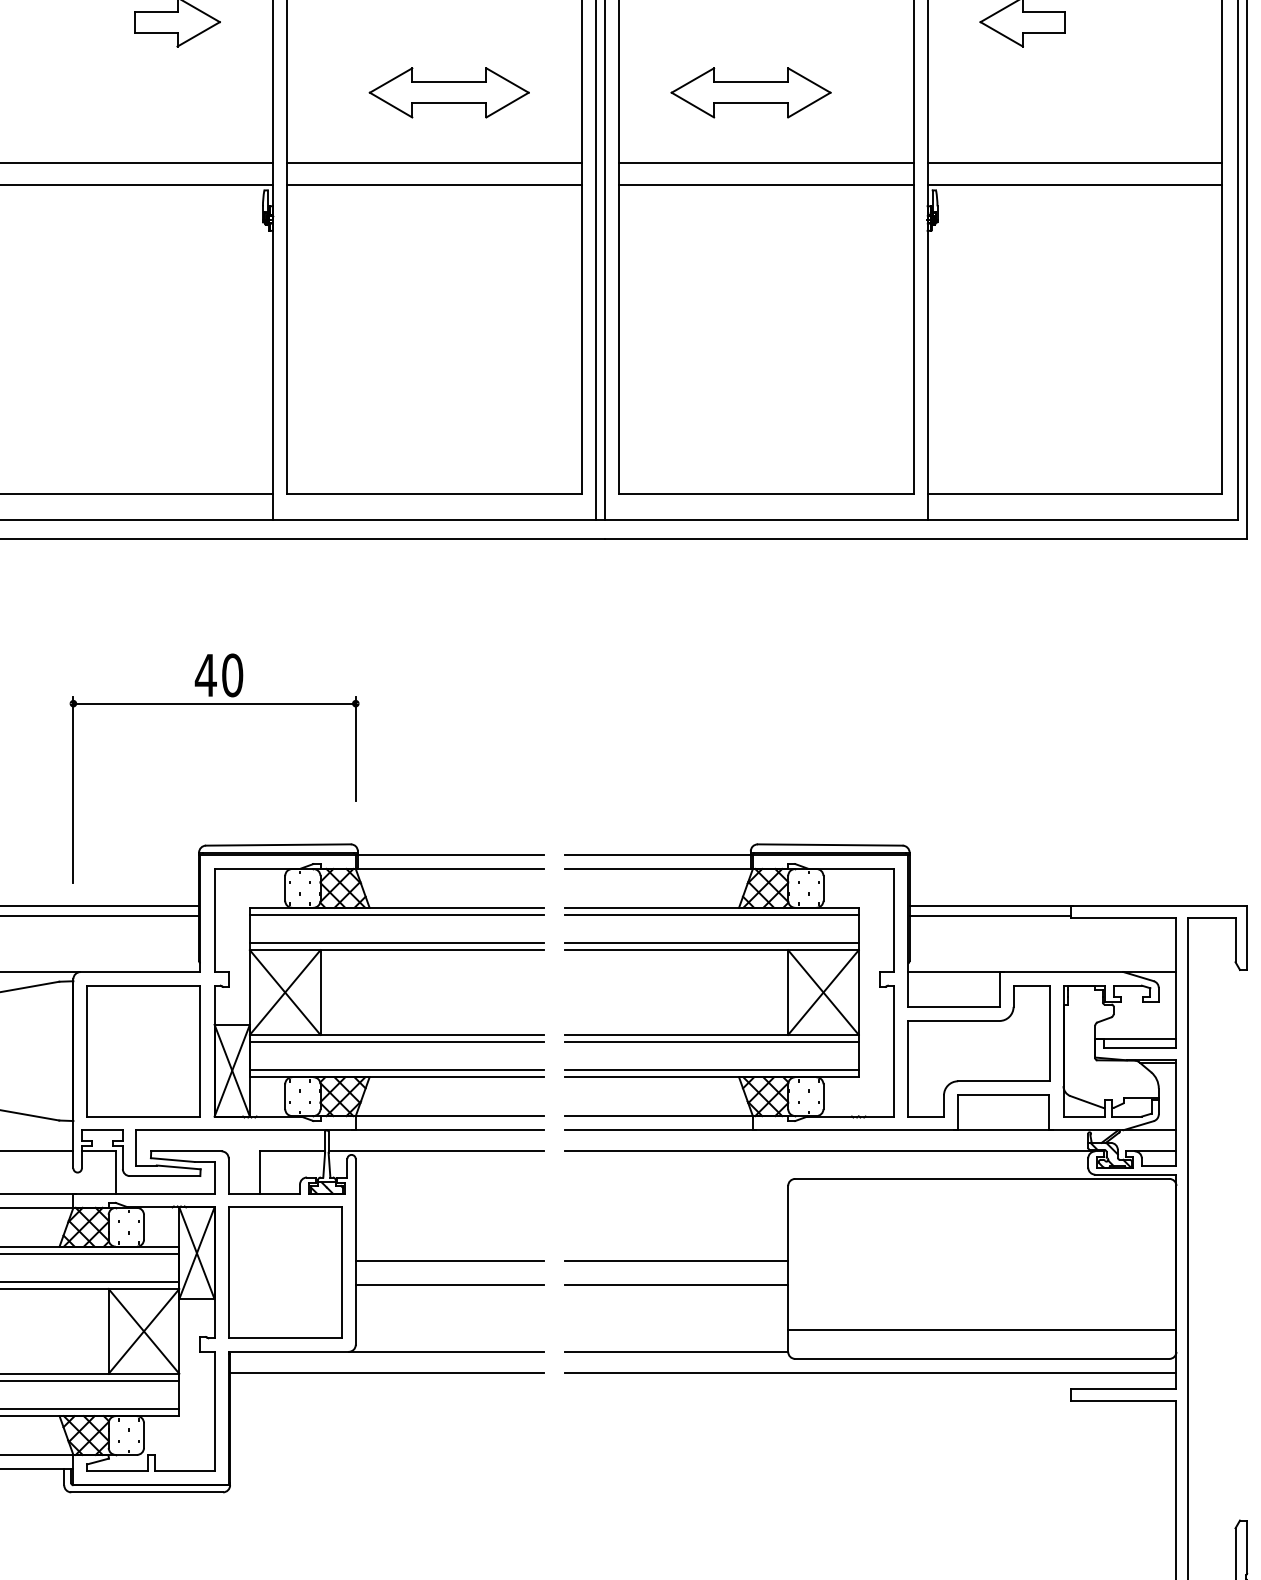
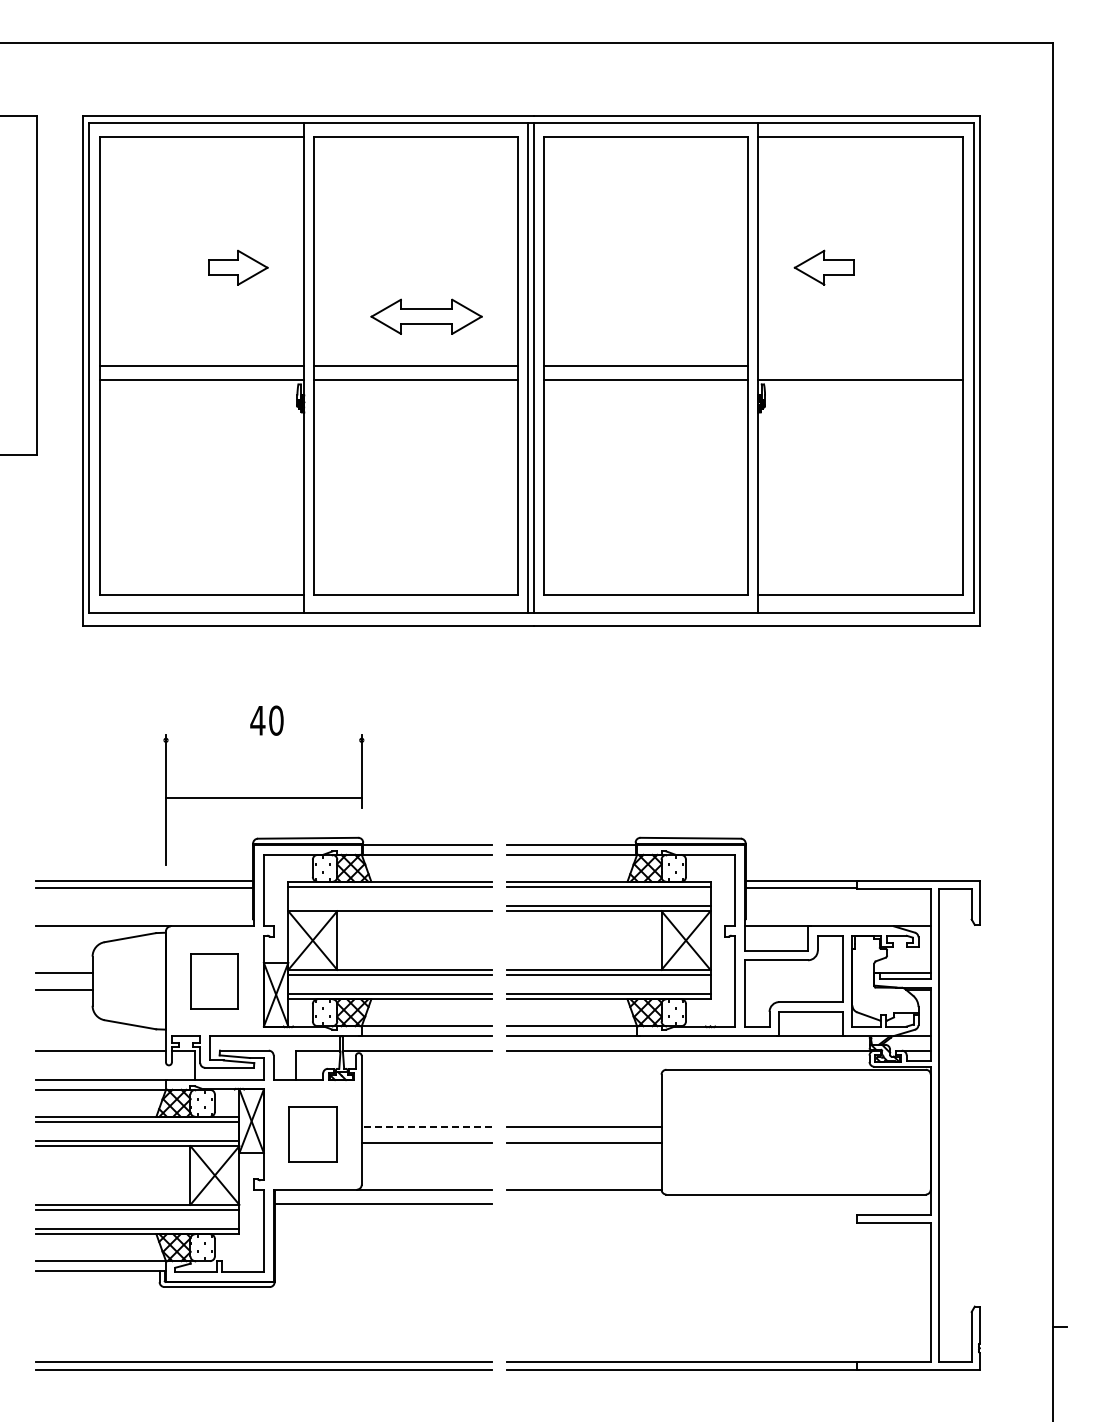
part: (750, 92) -> (635, 316), removed
line: (1075, 163) -> (860, 365), removed
line: (214, 703) -> (263, 798), moved
line: (397, 943) -> (390, 906), removed
part: (143, 1051) -> (214, 981), size x0.6
line: (449, 1260) -> (426, 1126), solid -> dashed
part: (284, 1272) -> (312, 1134), size x0.6
line: (981, 1329) -> (795, 1174), removed
line: (870, 1373) -> (718, 1204), removed

